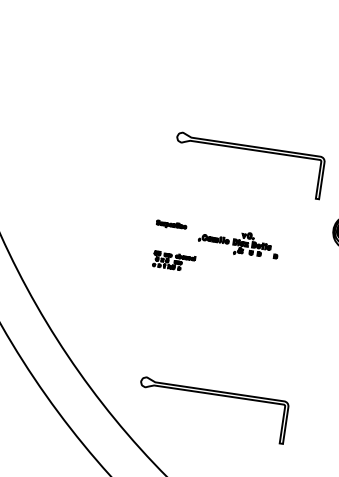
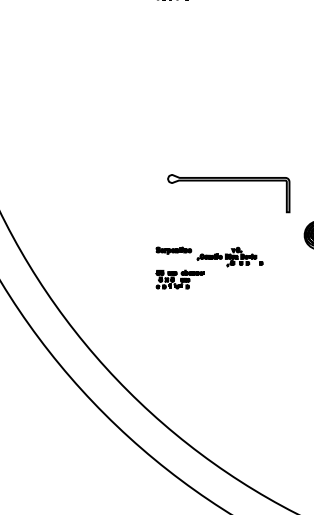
part: (171, 224) -> (173, 250), size x1.43
part: (173, 261) -> (179, 279), size x1.43
part: (214, 395) -> (228, 382), removed

